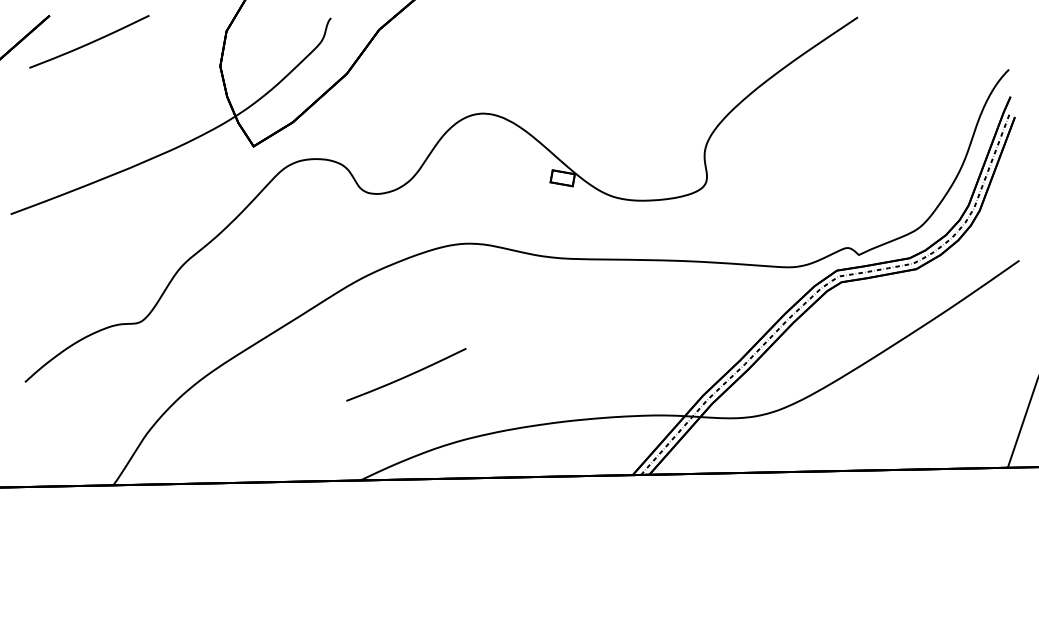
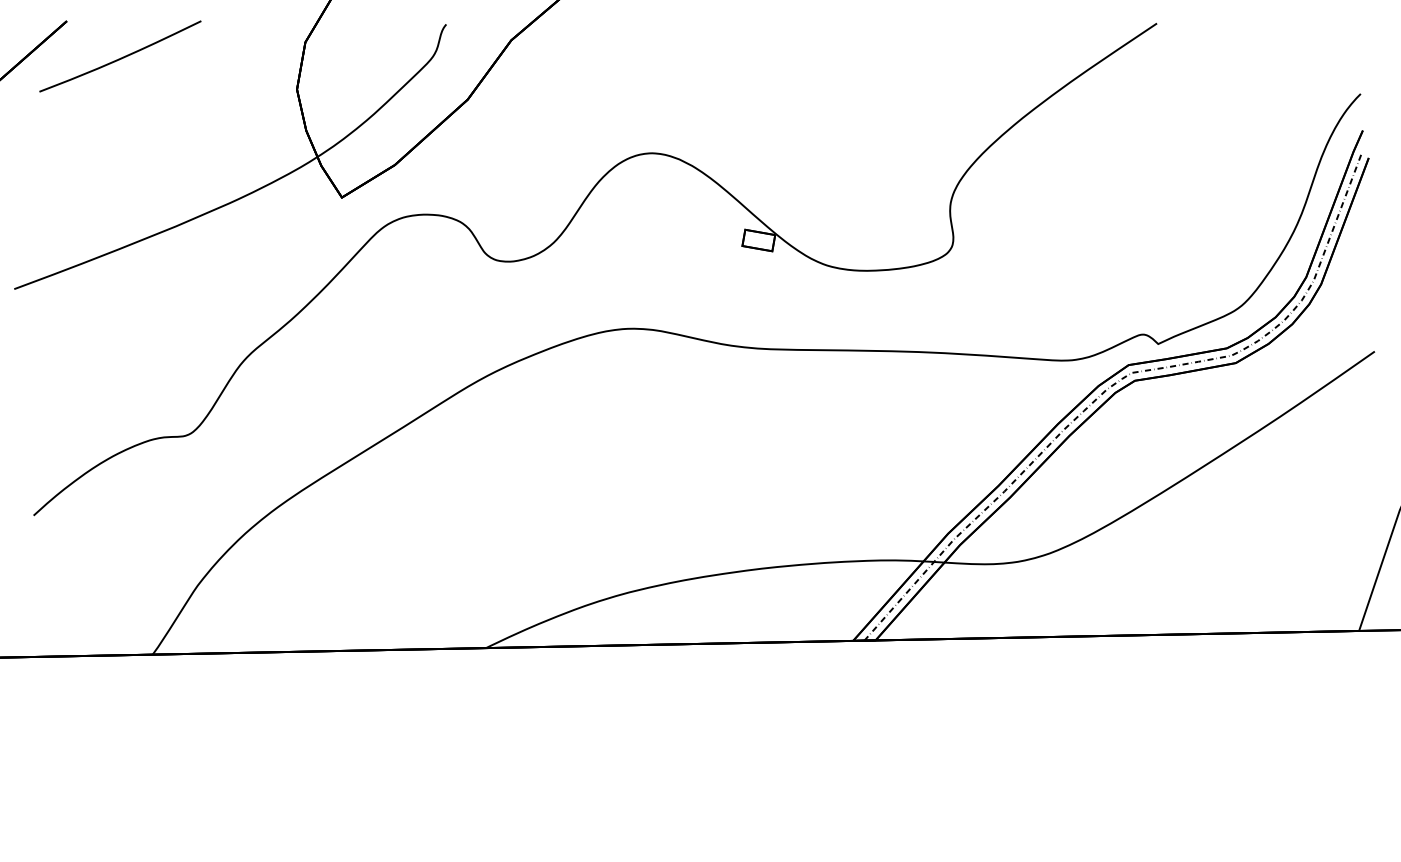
curve: (406, 375) -> (548, 506), removed

